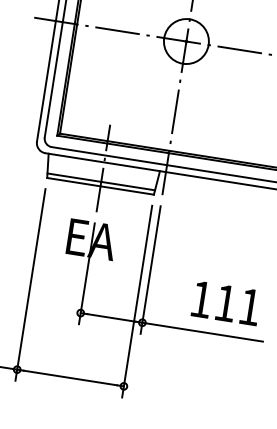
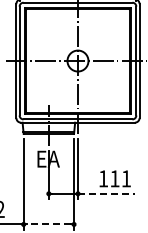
line: (202, 331) -> (106, 193), solid -> dashed
line: (69, 377) -> (48, 224), solid -> dashed

